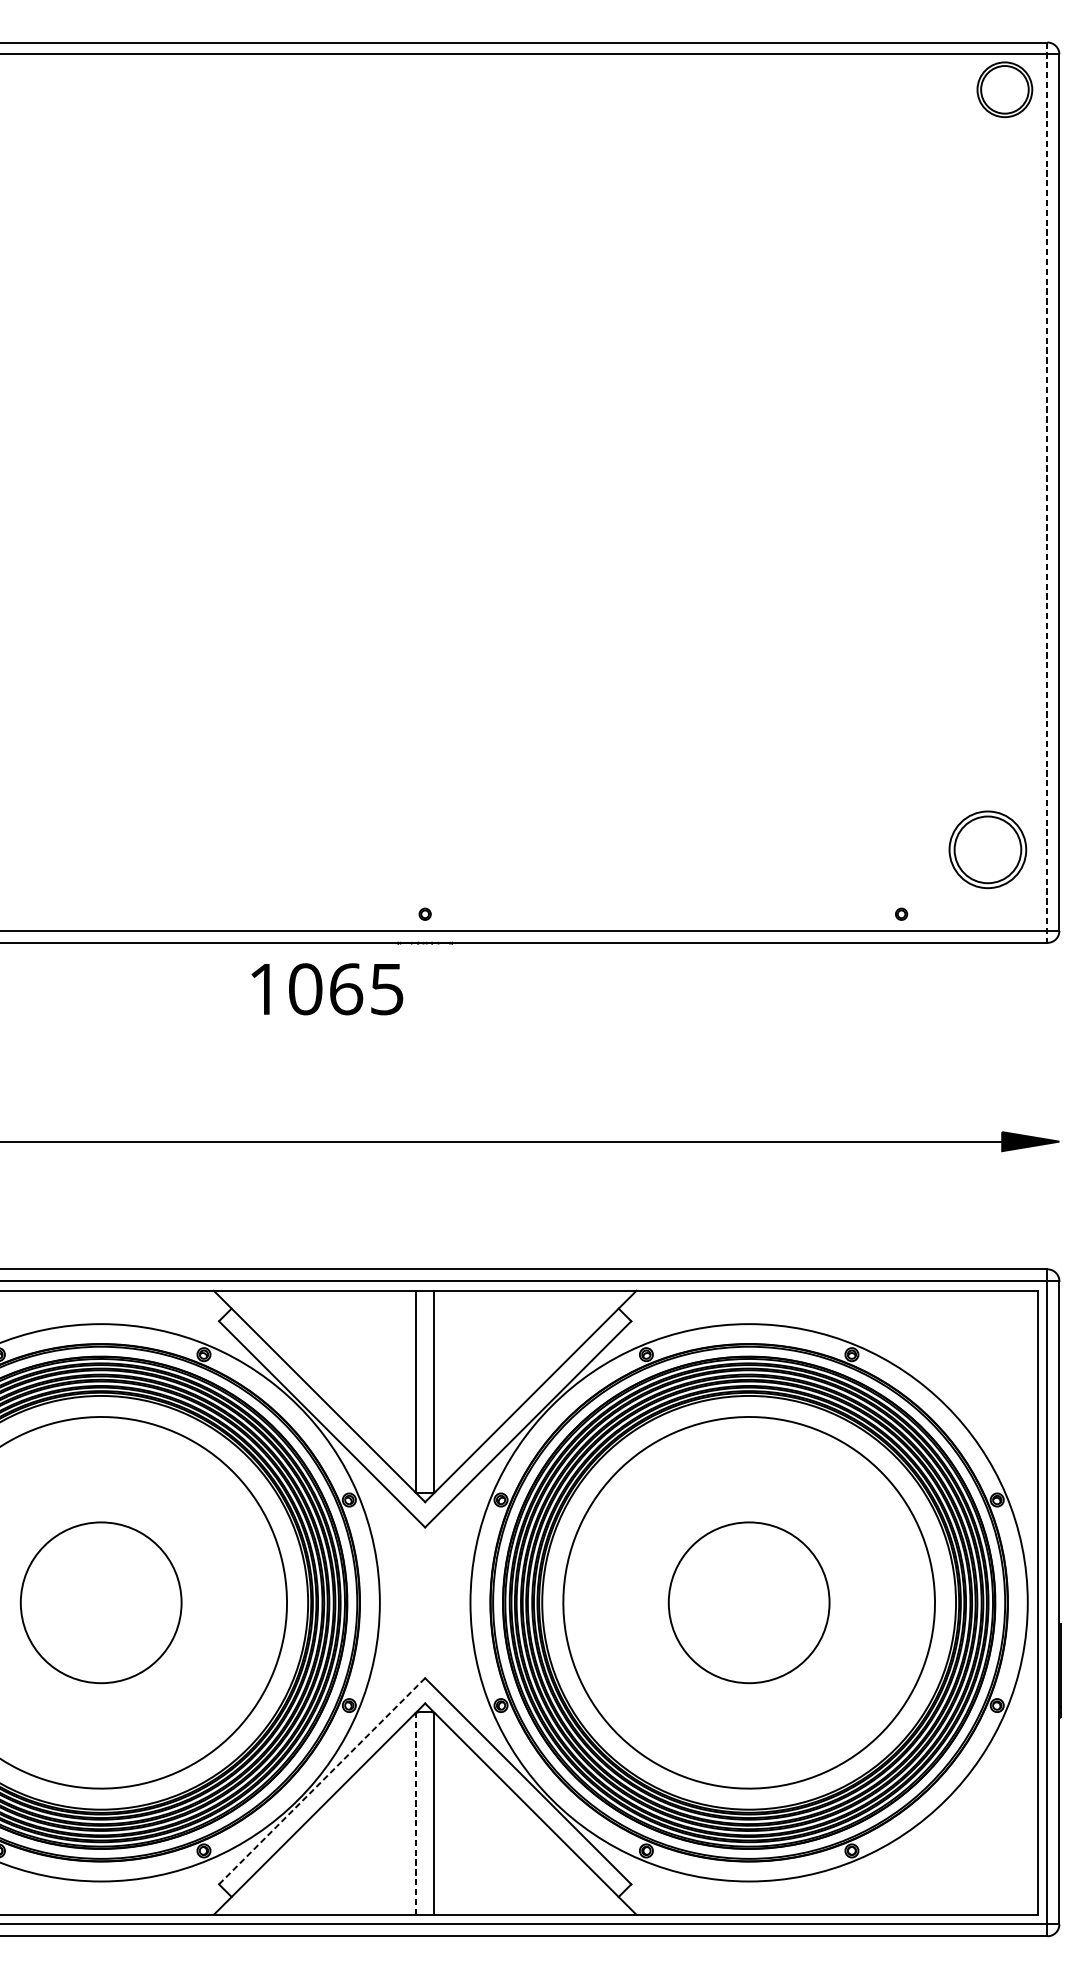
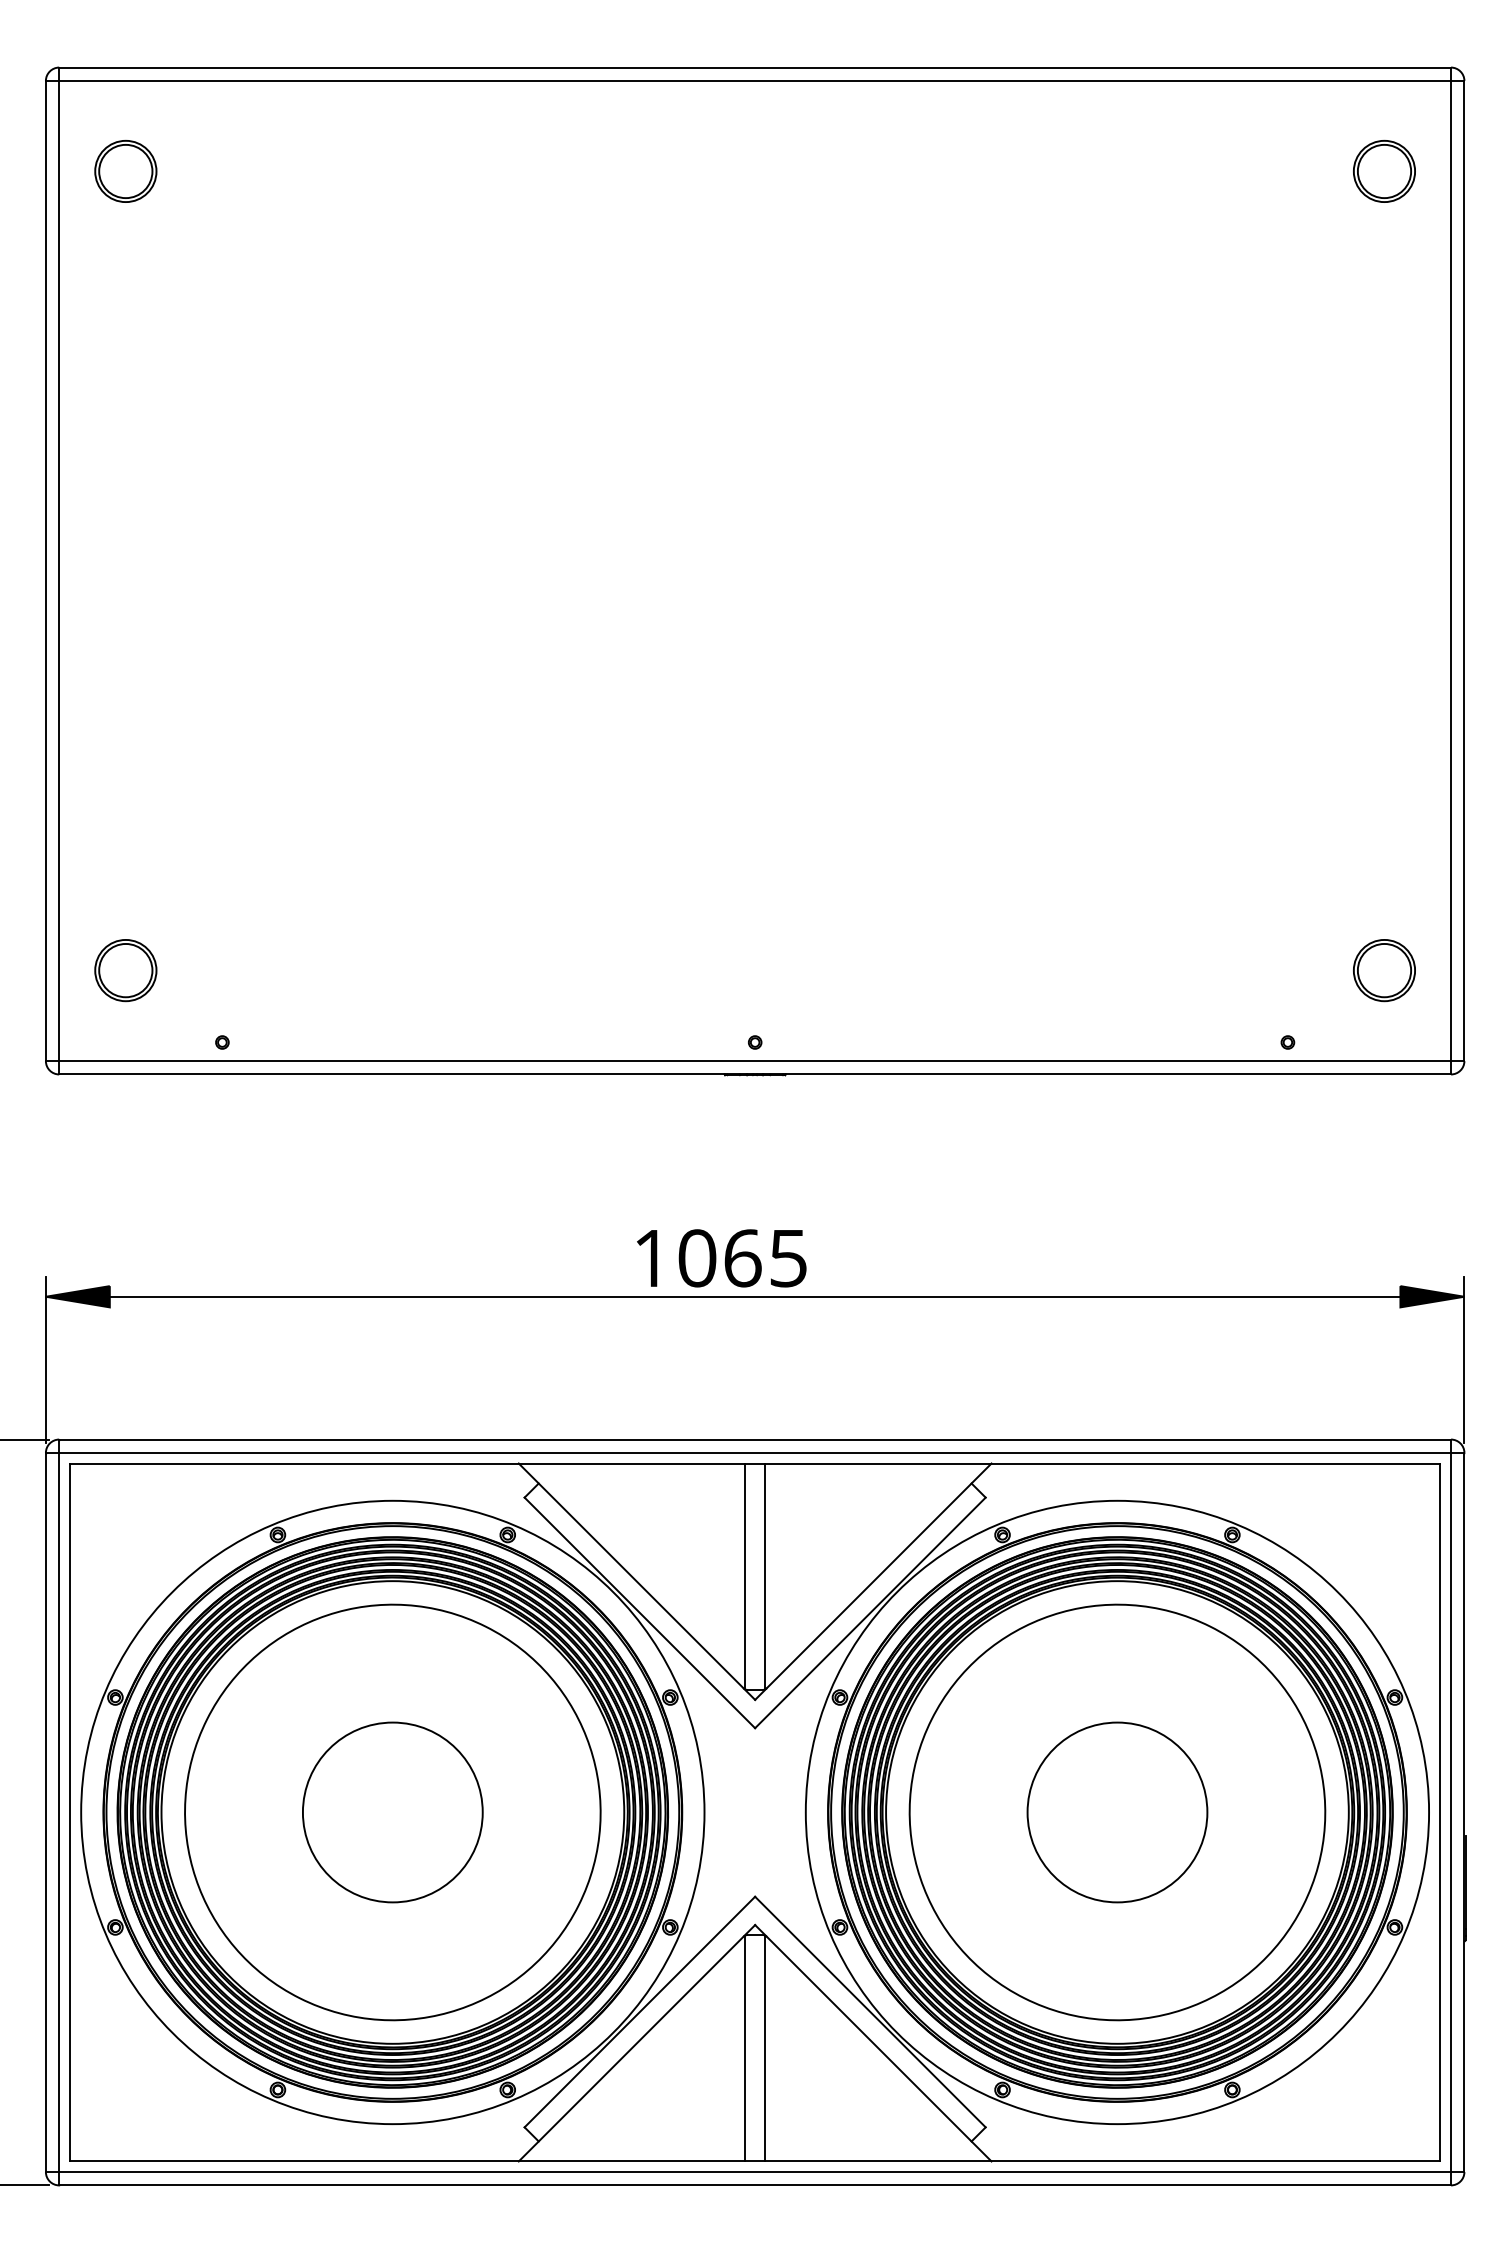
part: (1004, 89) -> (1384, 171), moved
line: (1047, 493) -> (1451, 571), dashed -> solid
part: (987, 849) -> (1384, 970), size x0.71
text: (327, 989) -> (721, 1258), moved
line: (1059, 1197) -> (1464, 1359), added
line: (321, 1781) -> (639, 2012), dashed -> solid
line: (416, 1813) -> (745, 2048), dashed -> solid

